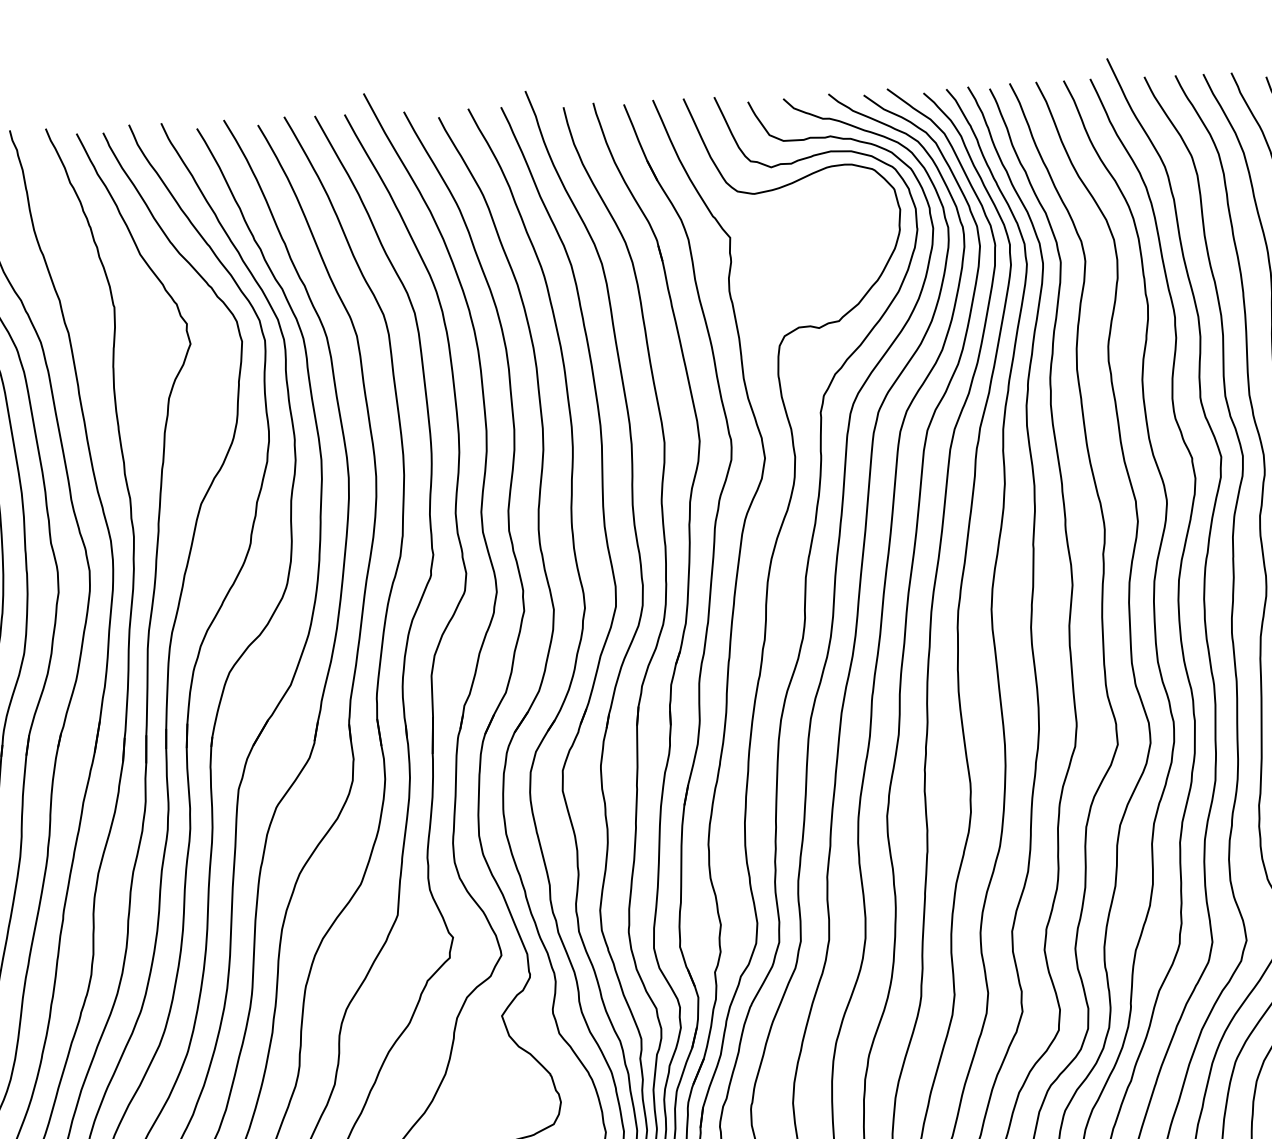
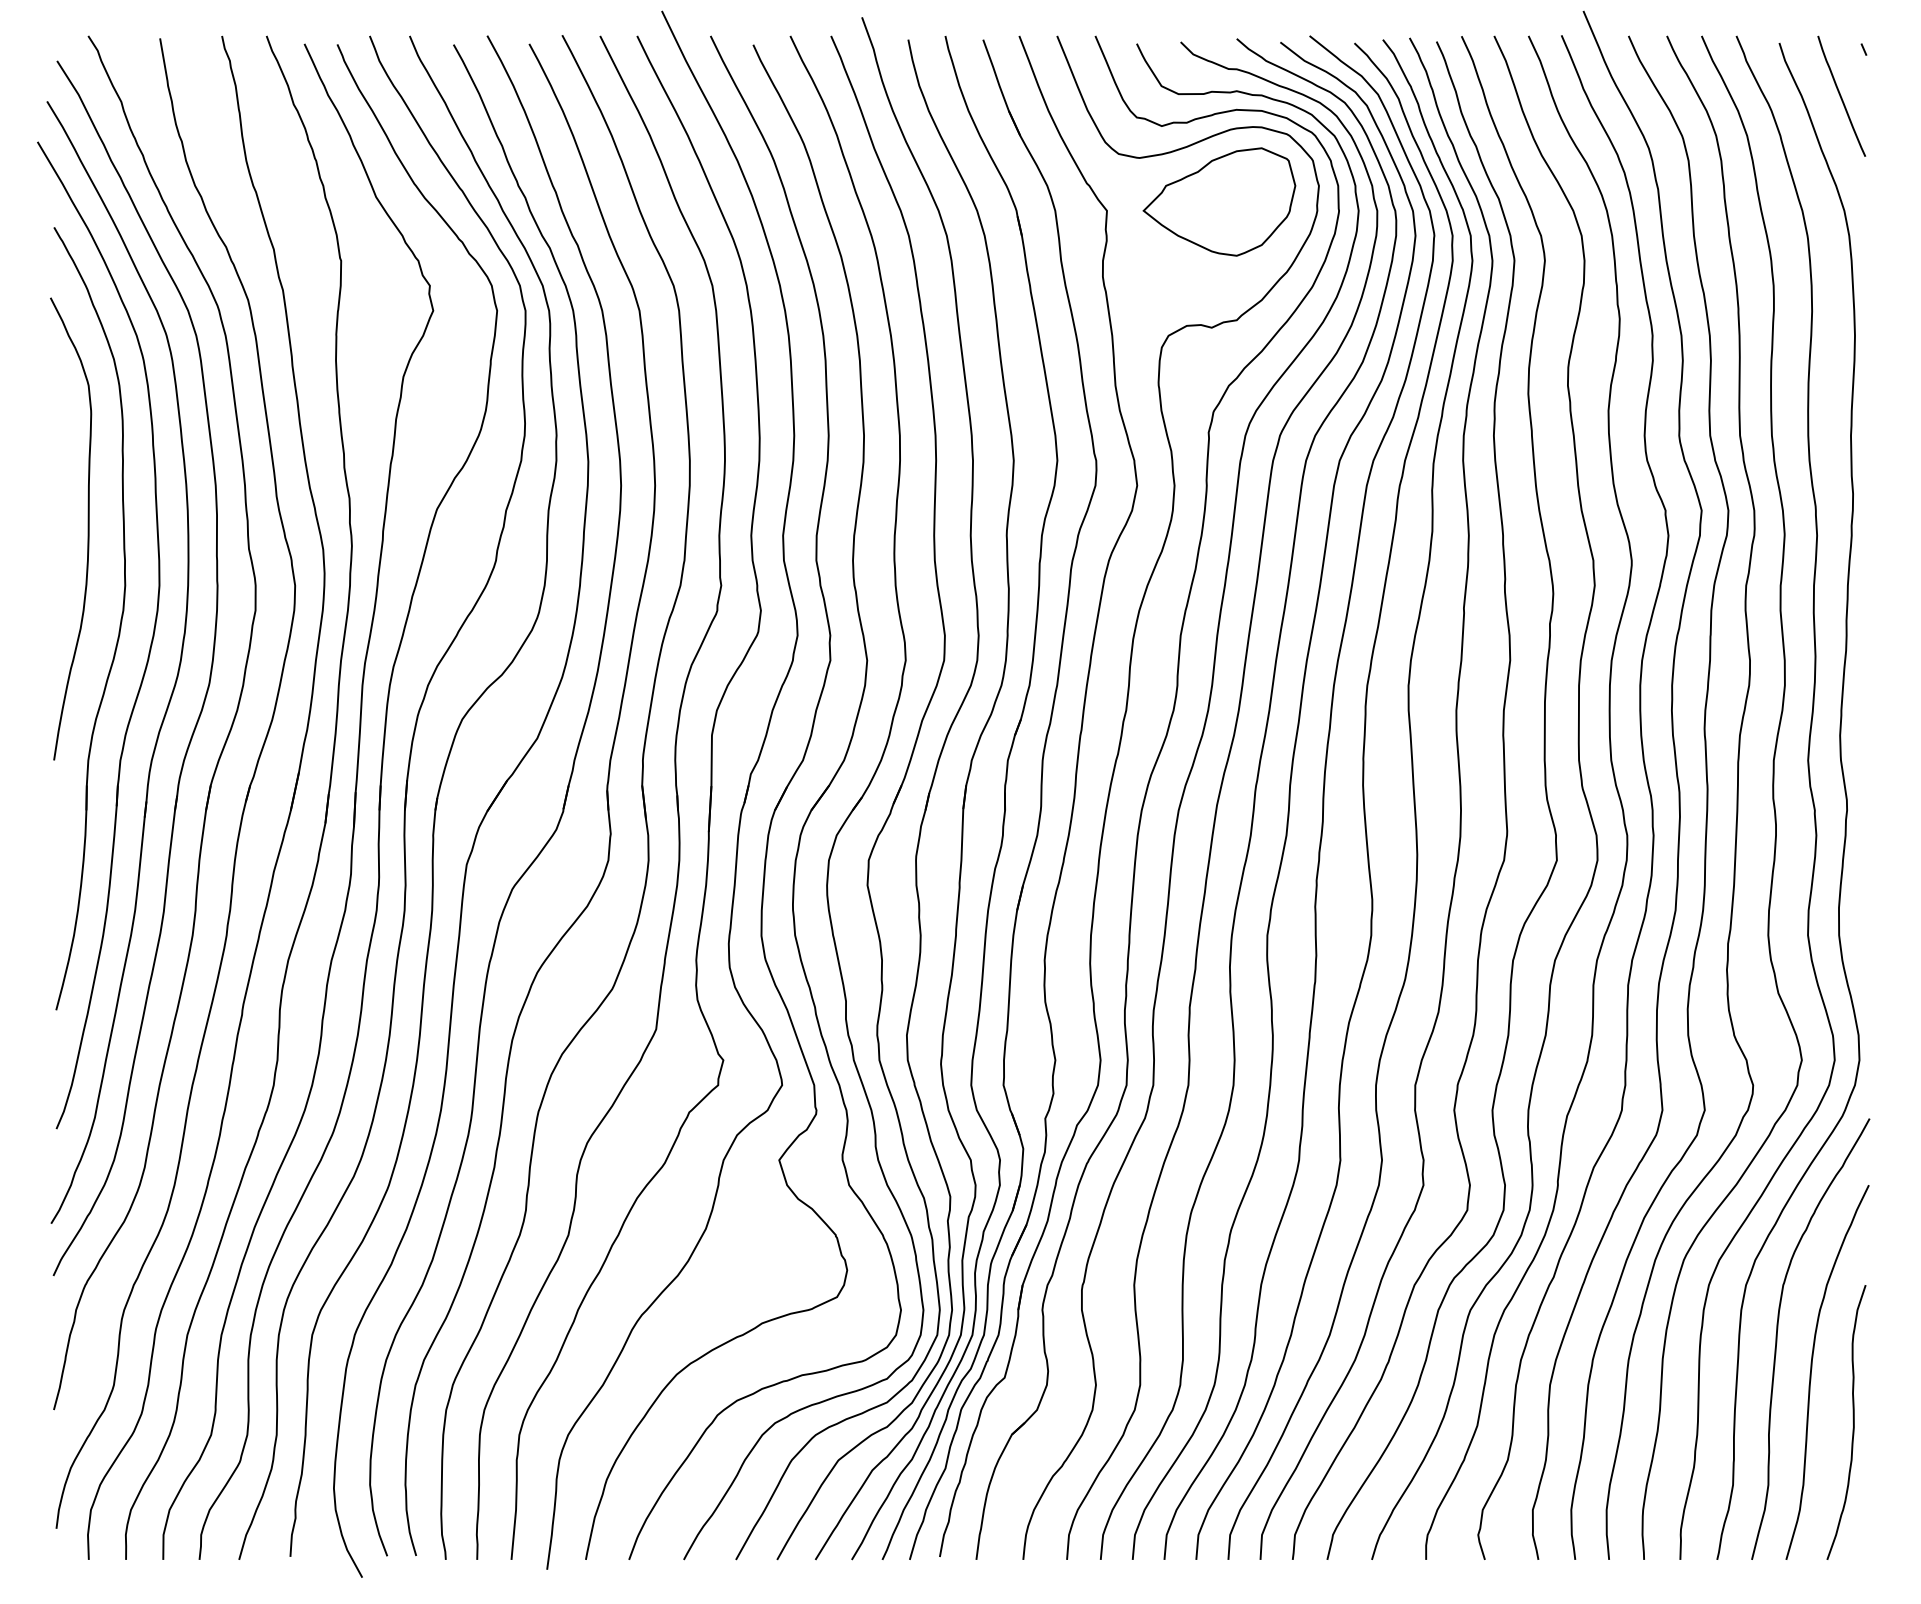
part: (820, 225) -> (1219, 201), added

